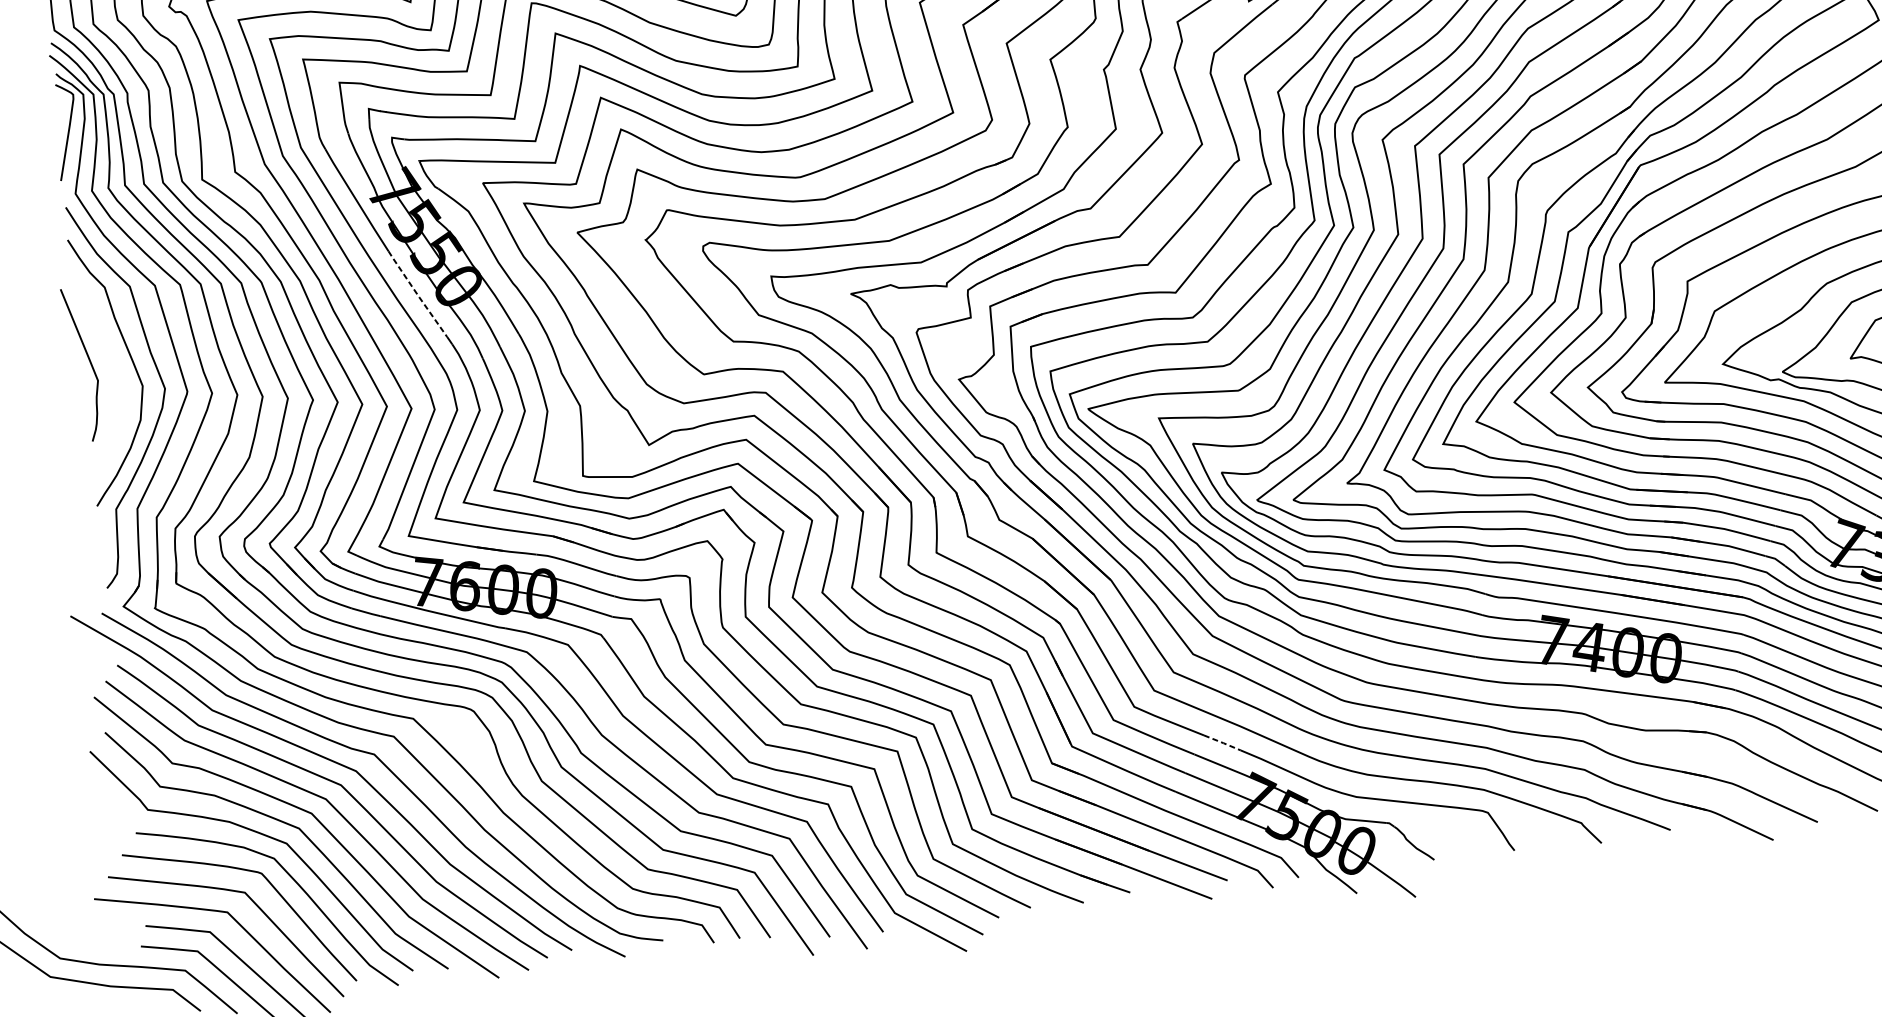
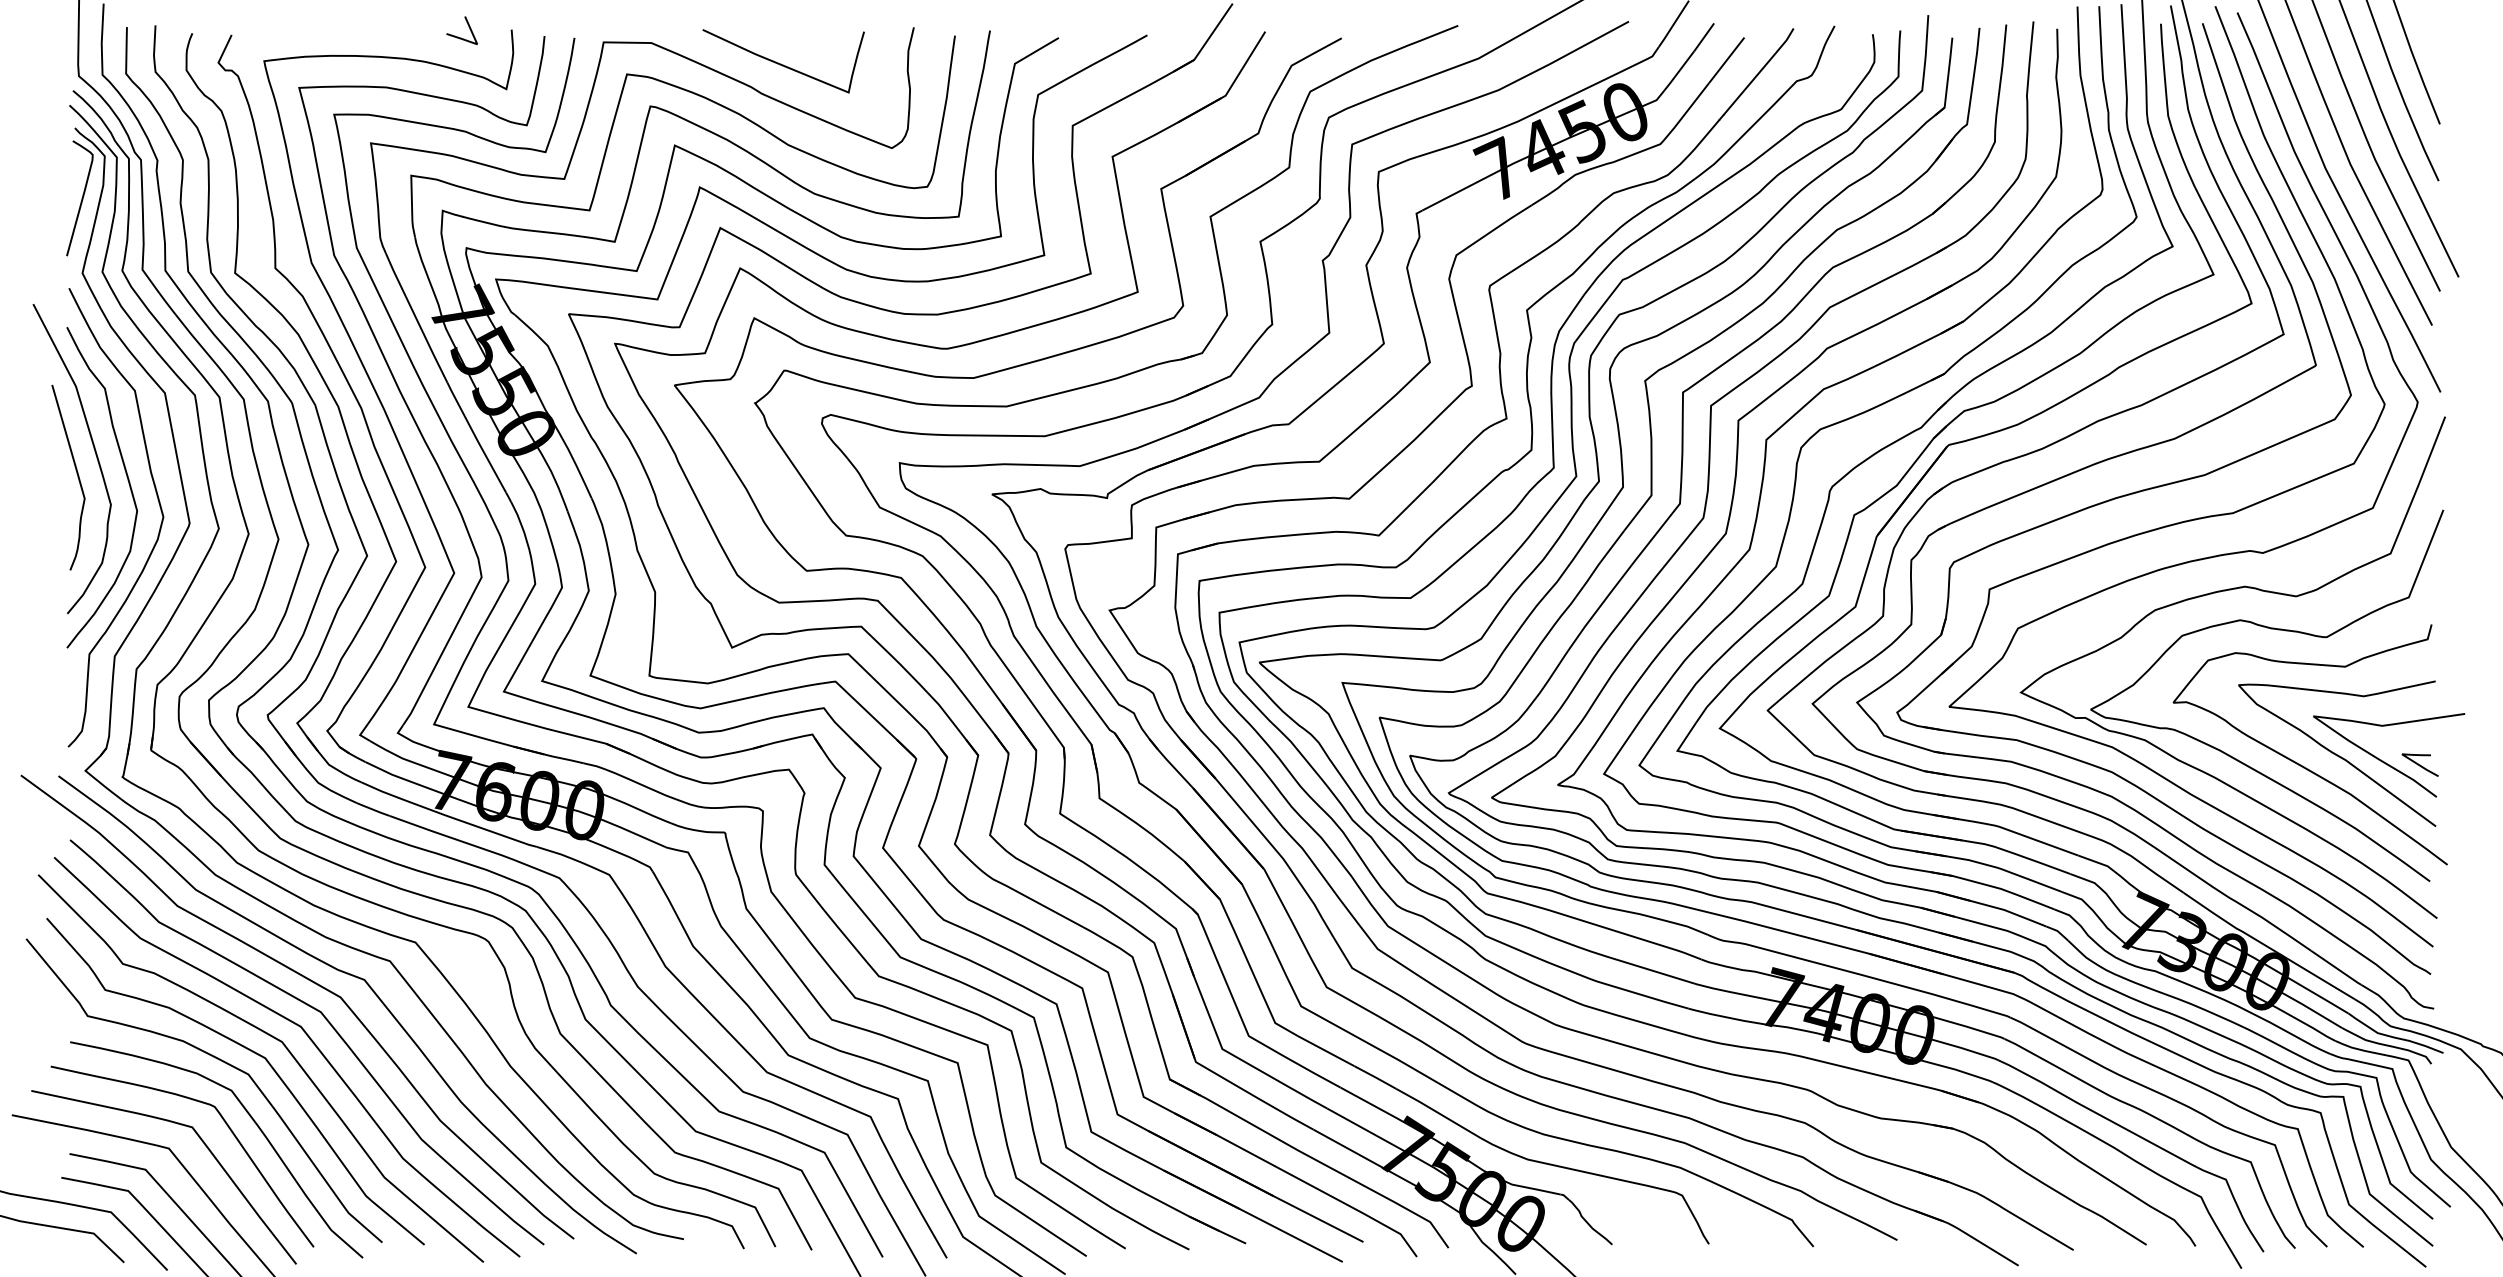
line: (417, 294) -> (476, 437), dashed -> solid
curve: (103, 343) -> (95, 455), added
line: (1222, 742) -> (1375, 1077), dashed -> solid

